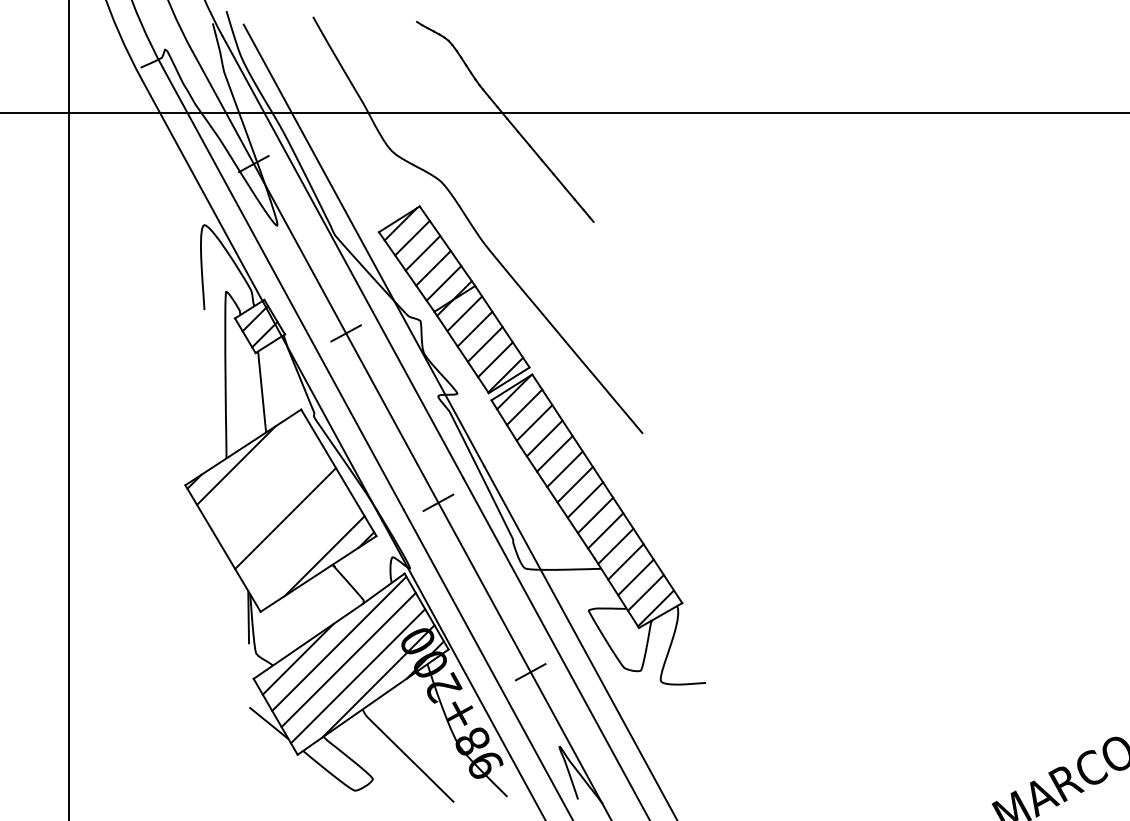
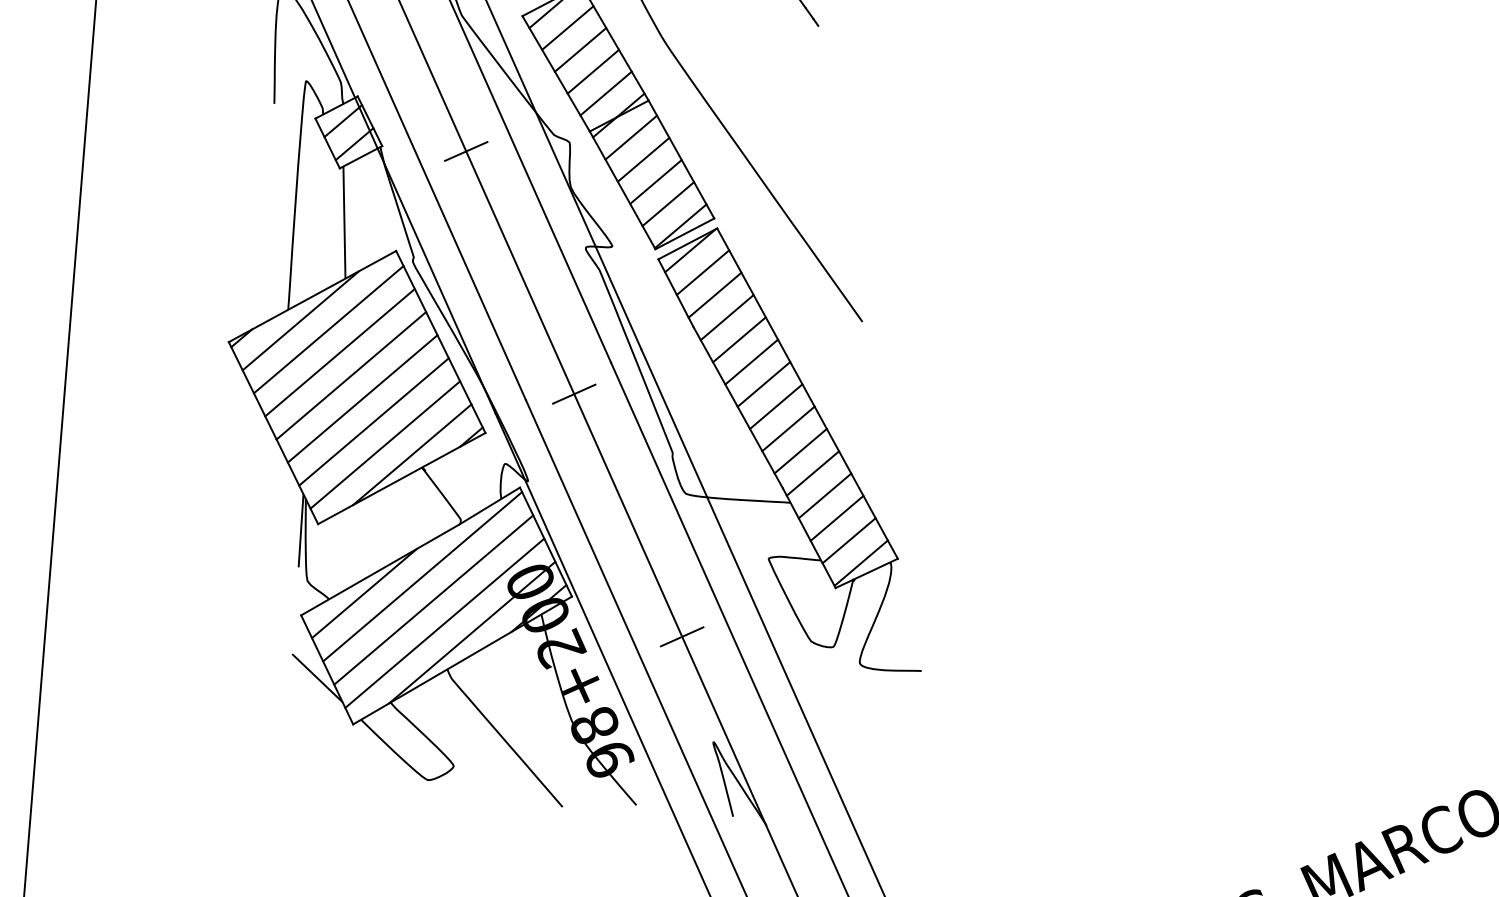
line: (256, 469) -> (328, 328), added
line: (266, 486) -> (340, 352), added
line: (275, 502) -> (350, 375), added
line: (294, 534) -> (373, 421), added
line: (304, 550) -> (385, 444), added

